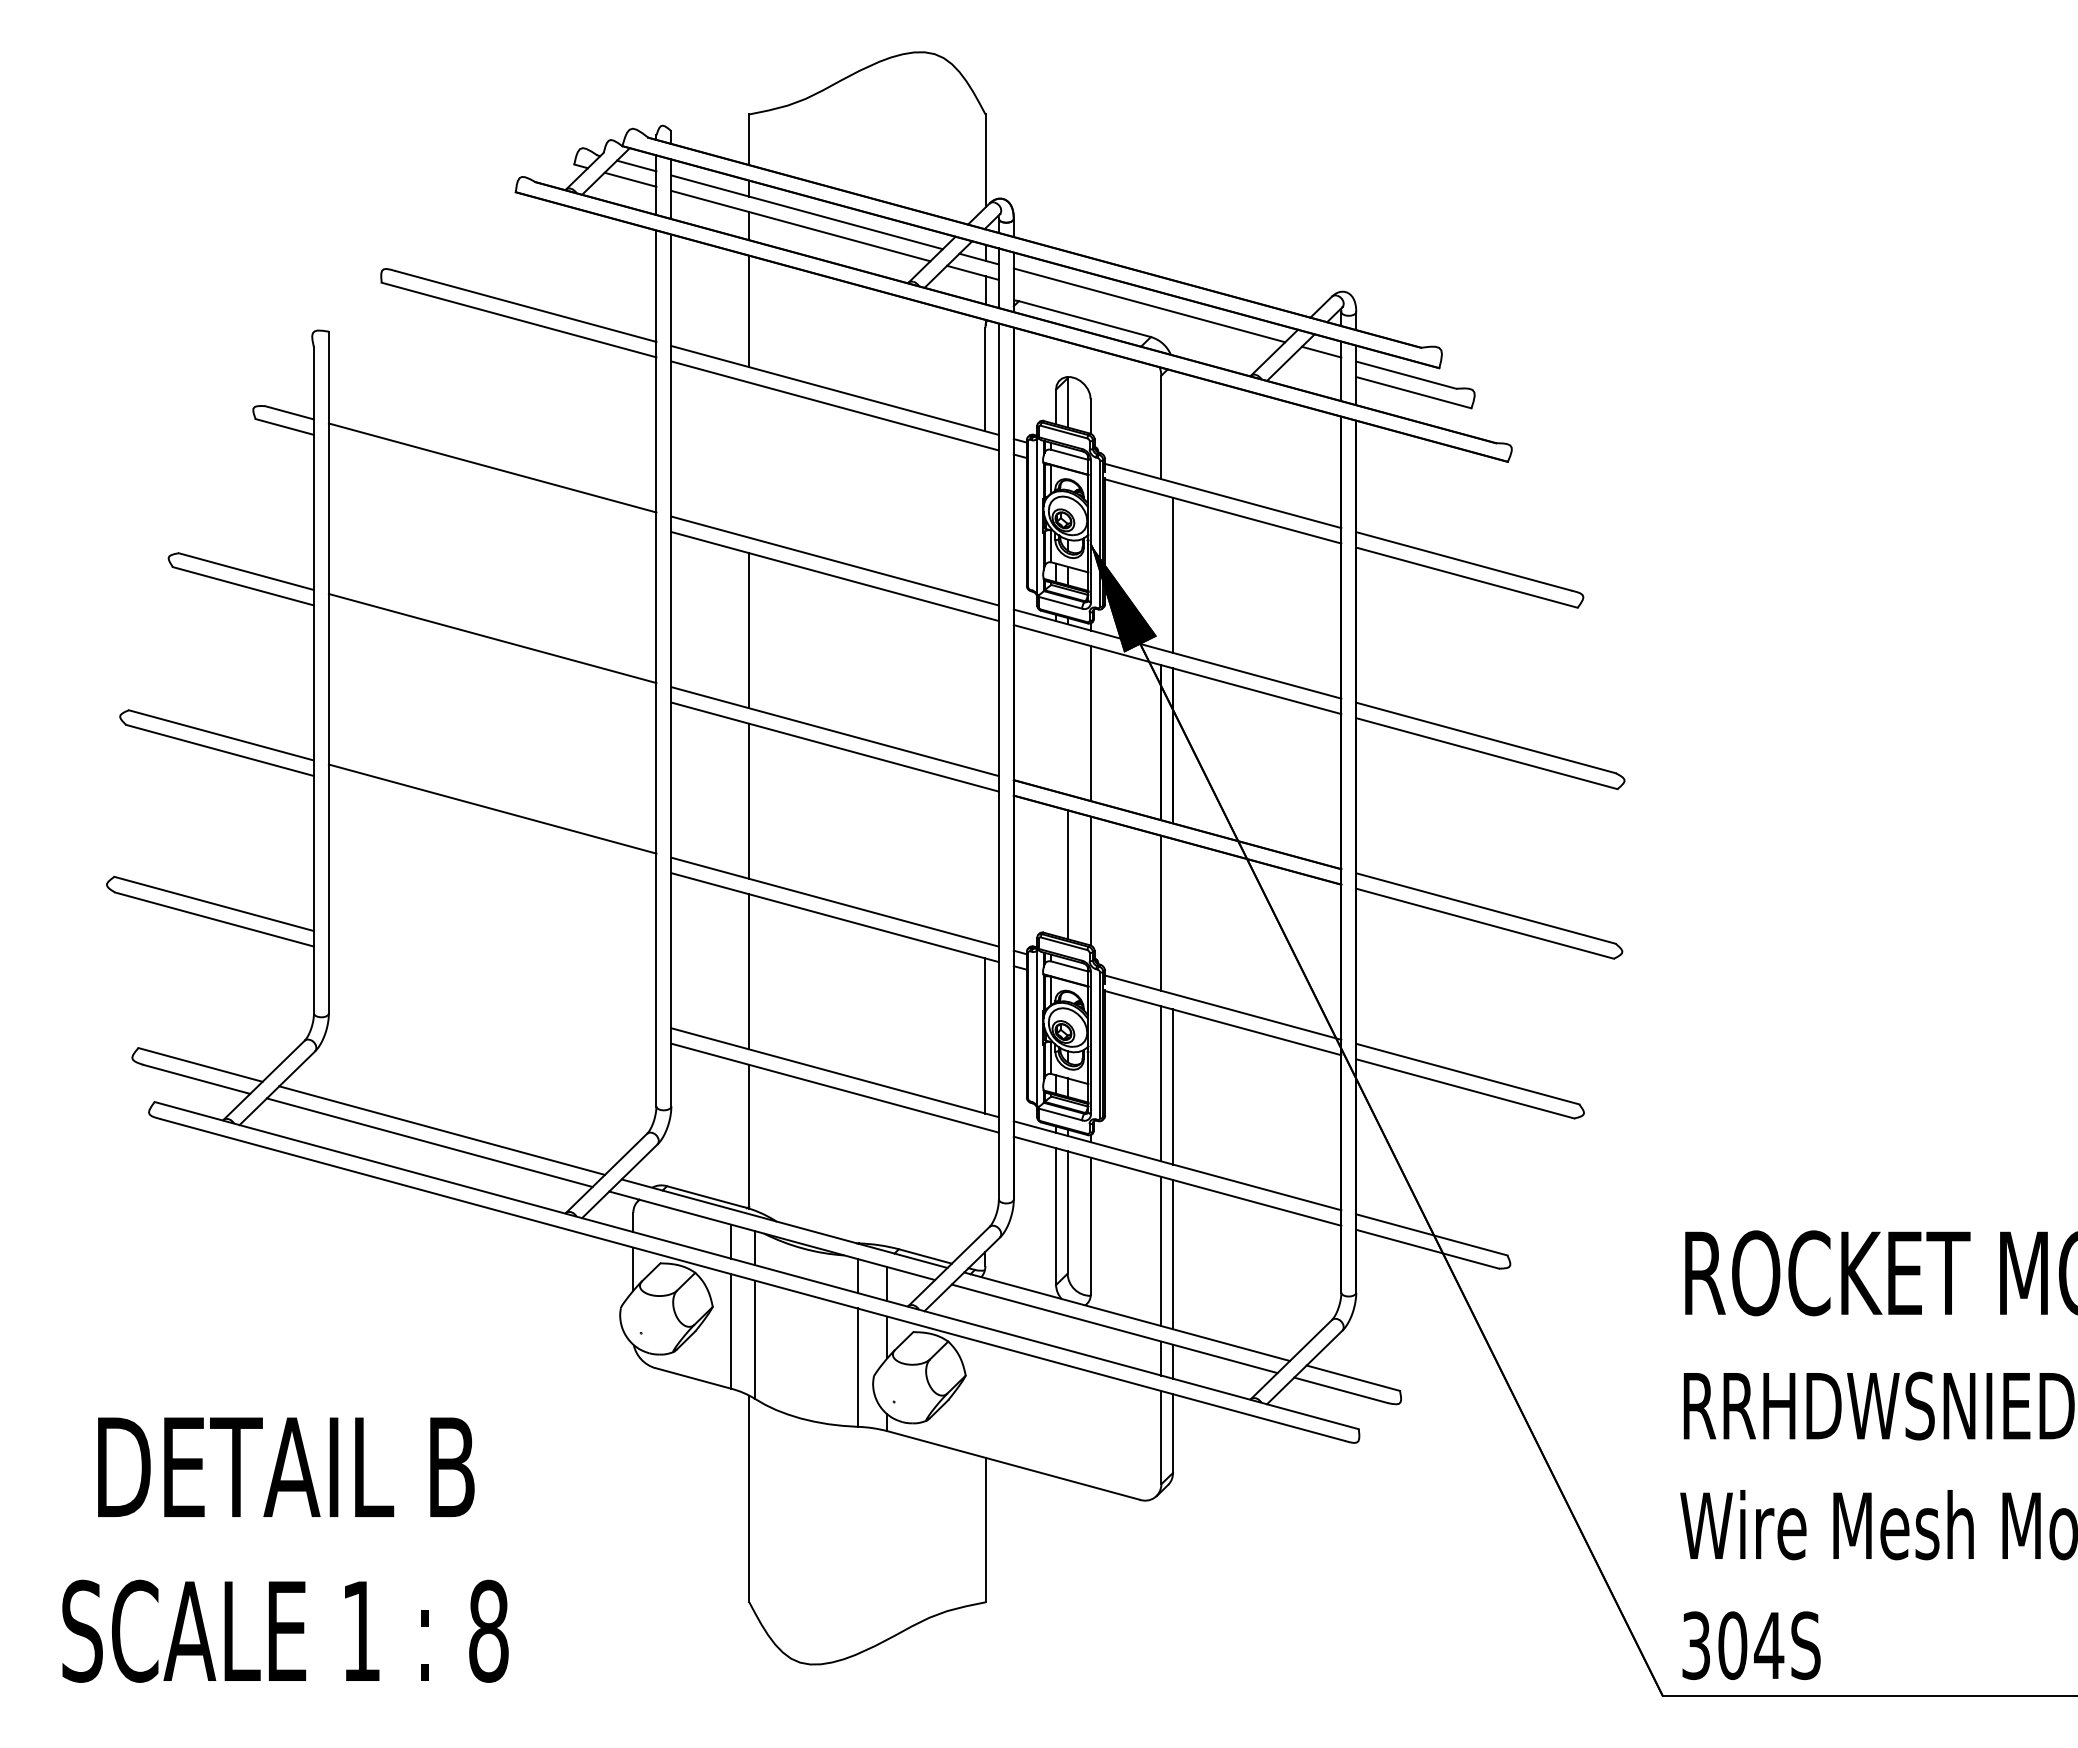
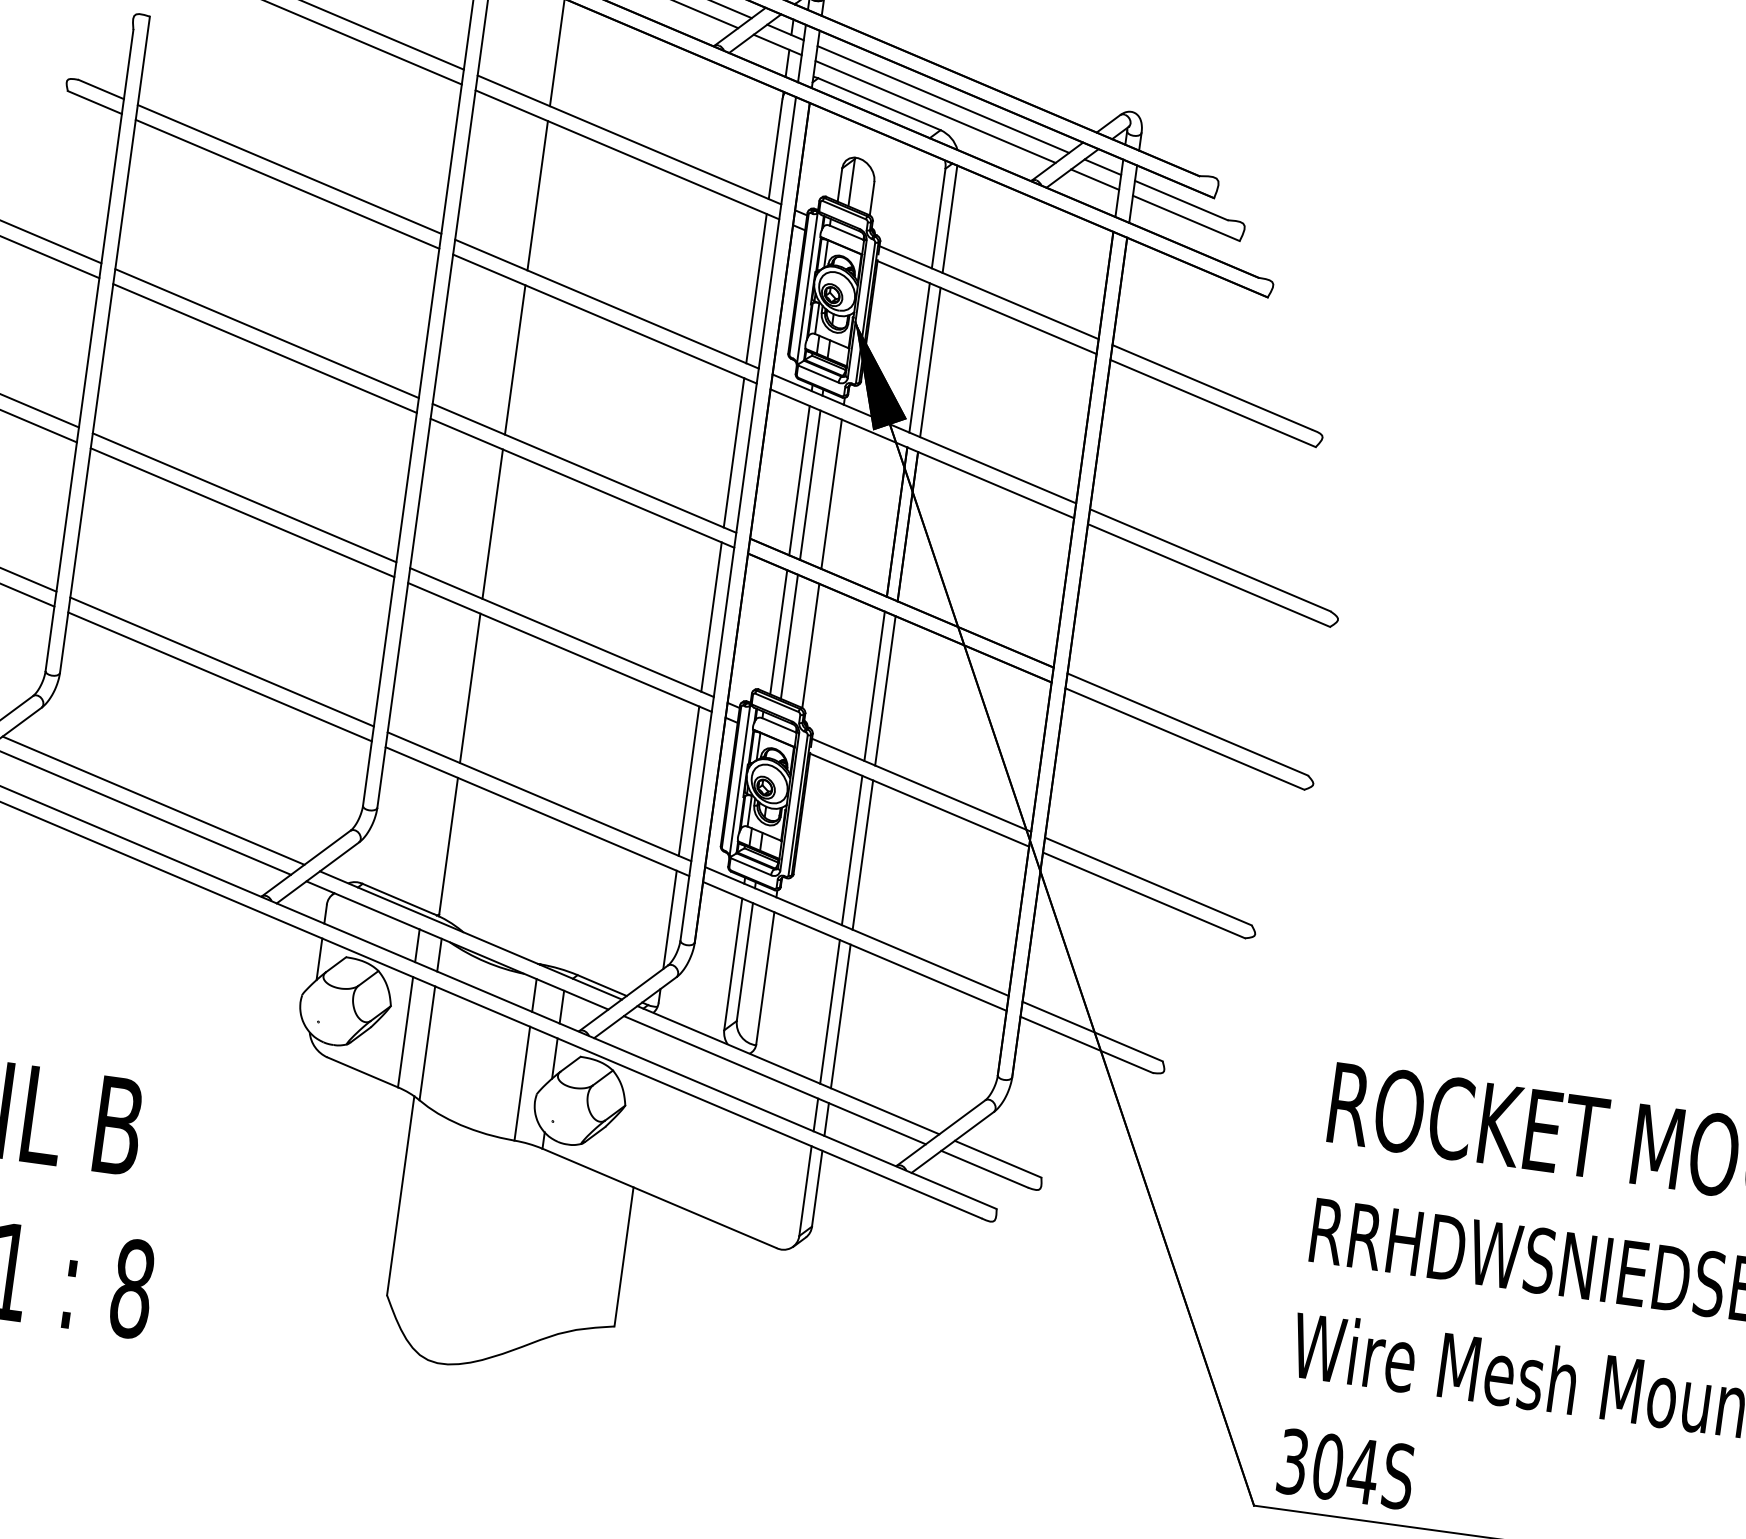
line: (1142, 318) -> (934, 111), added
line: (1315, 365) -> (1095, 179), added
line: (1172, 426) -> (949, 219), added
line: (749, 459) -> (537, 195), added
line: (492, 482) -> (287, 183), added
line: (985, 523) -> (756, 287), added
line: (1161, 571) -> (919, 357), added
line: (492, 653) -> (264, 347), added
line: (985, 694) -> (734, 452), added
line: (1056, 713) -> (800, 480), added
line: (1067, 716) -> (810, 484), added
line: (492, 824) -> (242, 512), added
line: (985, 865) -> (711, 617), added
line: (1056, 871) -> (779, 632), added
line: (1172, 916) -> (884, 690), added
line: (492, 979) -> (221, 661), added
line: (492, 994) -> (219, 676), added
line: (985, 1179) -> (670, 919), added

